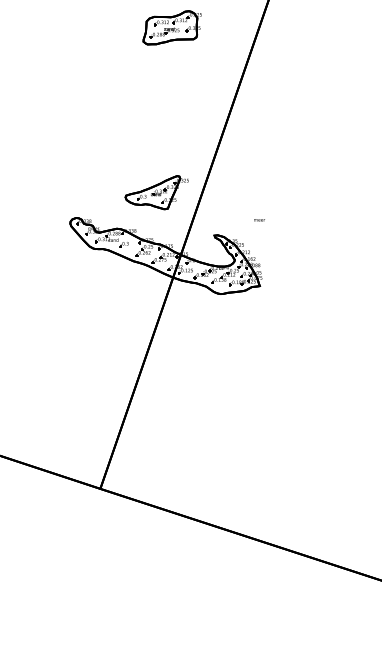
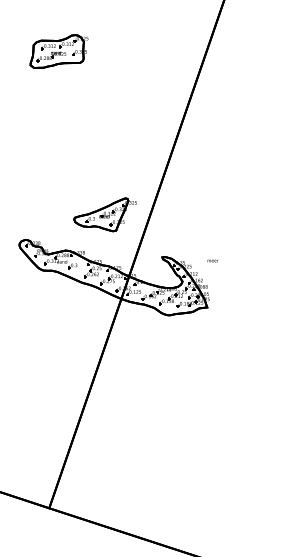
part: (171, 27) -> (58, 51), moved
text: (259, 220) -> (212, 261), moved

